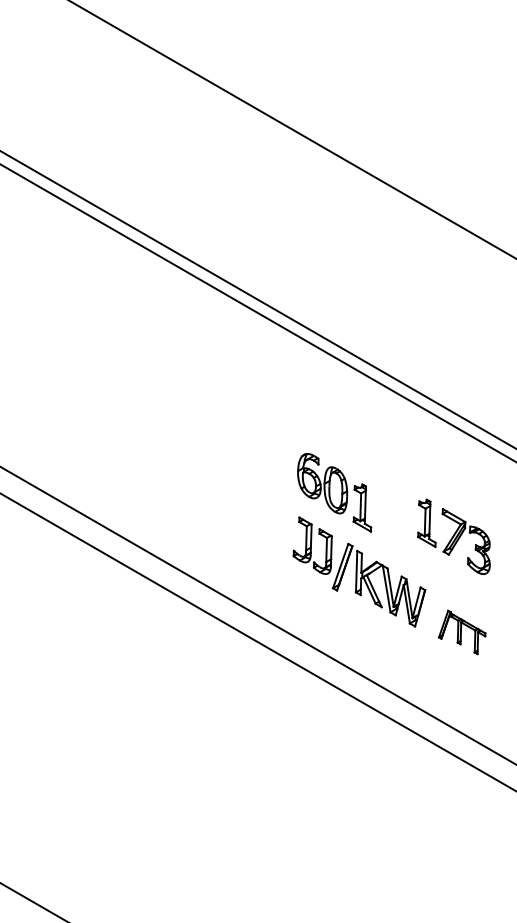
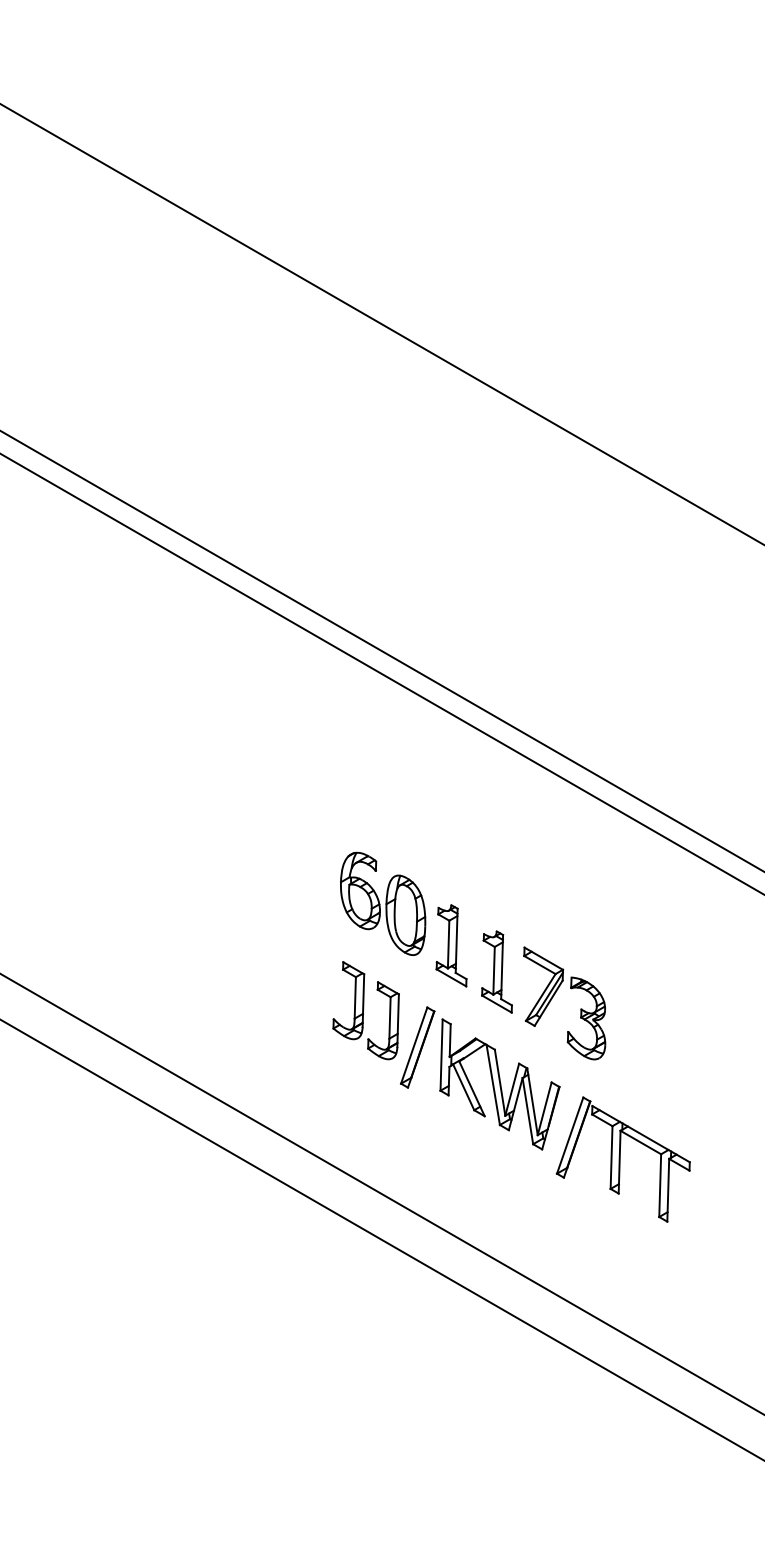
part: (453, 536) -> (542, 994), moved
part: (461, 632) -> (621, 1159), size x1.67

